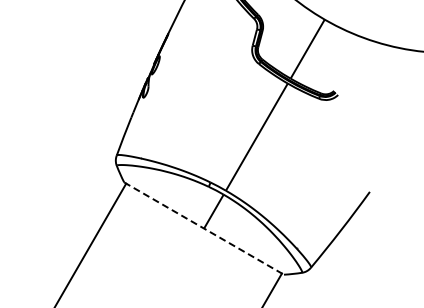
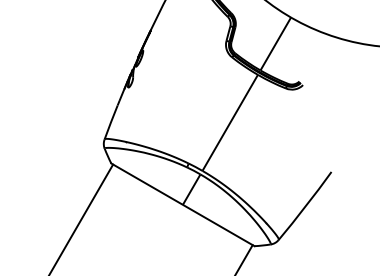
line: (204, 228) -> (183, 204), dashed -> solid

